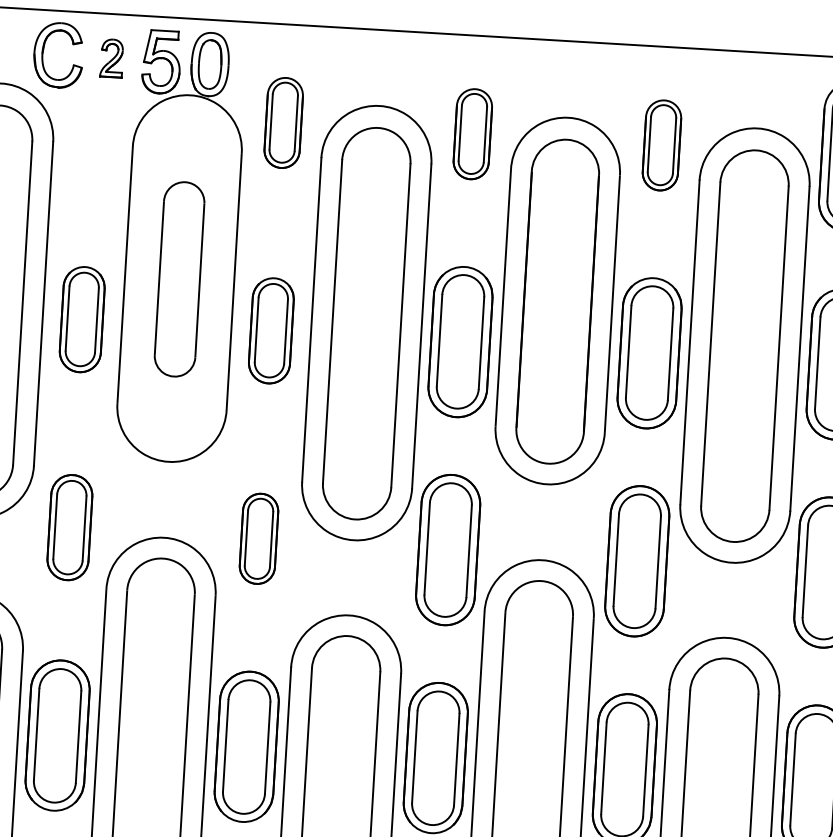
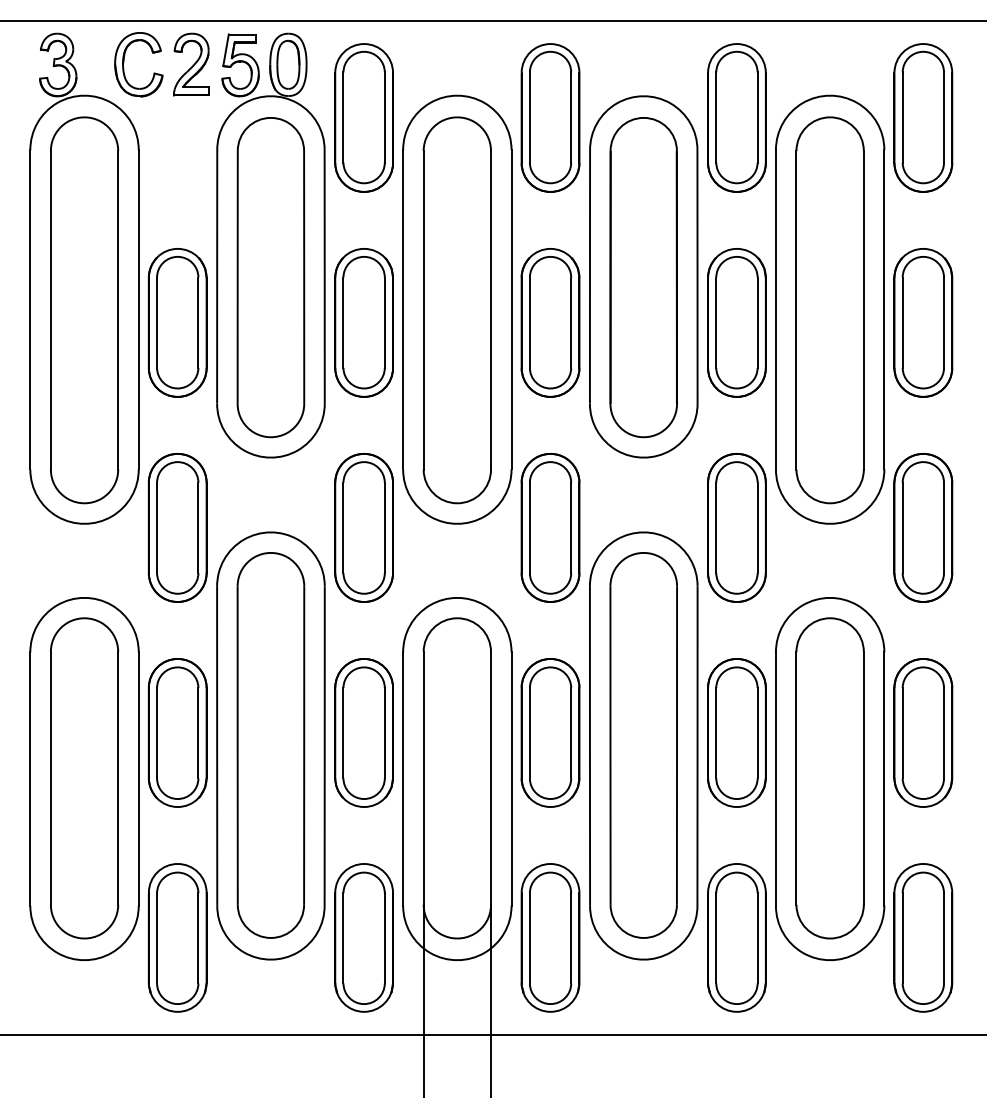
part: (111, 58) -> (191, 64), size x1.67
part: (283, 122) -> (363, 117), size x1.67
part: (472, 133) -> (550, 117), size x1.67
part: (661, 144) -> (736, 117), size x1.67
part: (179, 279) -> (270, 277), size x1.67
part: (82, 319) -> (177, 322), size x1.43
part: (270, 330) -> (363, 322), size x1.43
part: (69, 527) -> (177, 527), size x1.43
part: (258, 538) -> (363, 527), size x1.67

